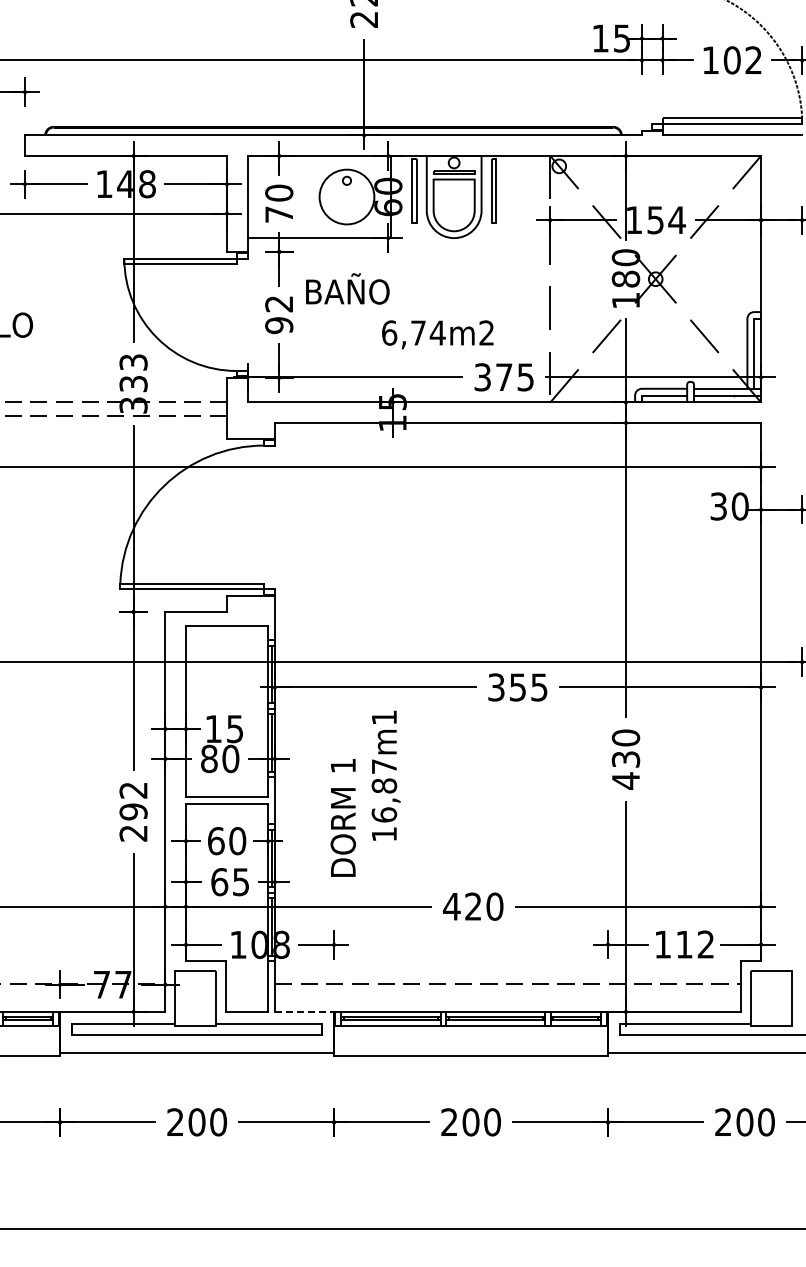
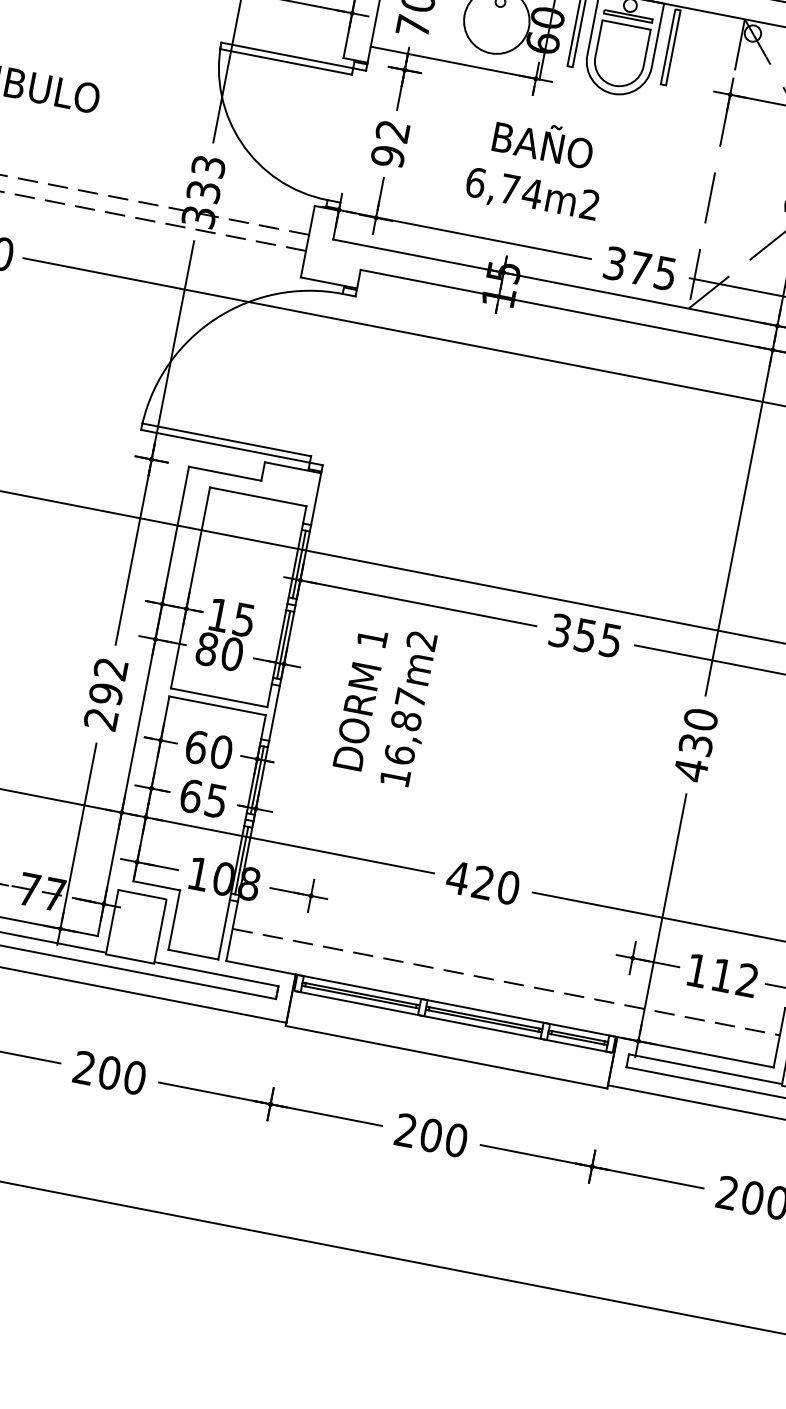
text: (347, 288) -> (543, 141), moved
text: (437, 334) -> (531, 195), moved
text: (383, 717) -> (420, 640), 16,87m1 -> 16,87m2
text: (342, 817) -> (359, 699), moved
line: (304, 1011) -> (261, 967), dashed -> solid

